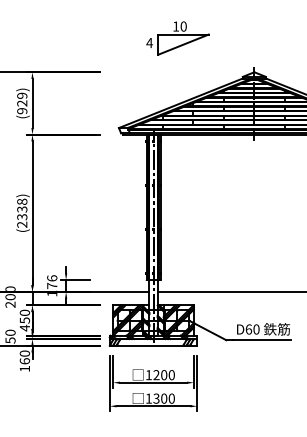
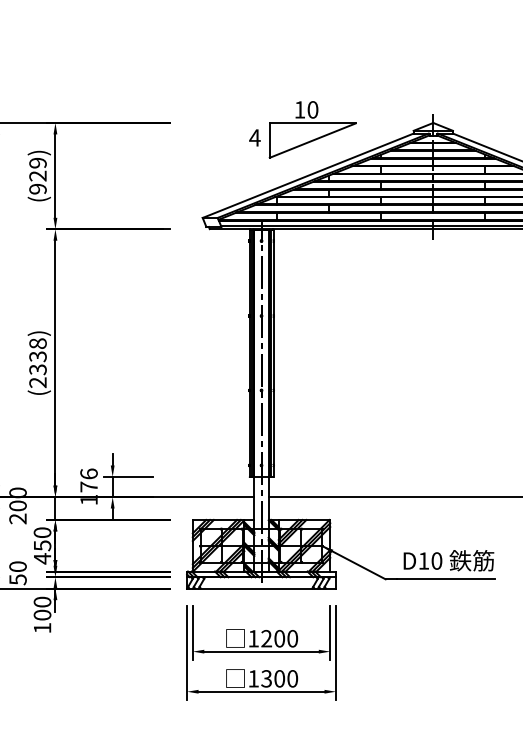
part: (177, 38) -> (302, 130), moved
text: (248, 329) -> (423, 561), D60 -> D10
text: (24, 361) -> (41, 615), 160 -> 100

